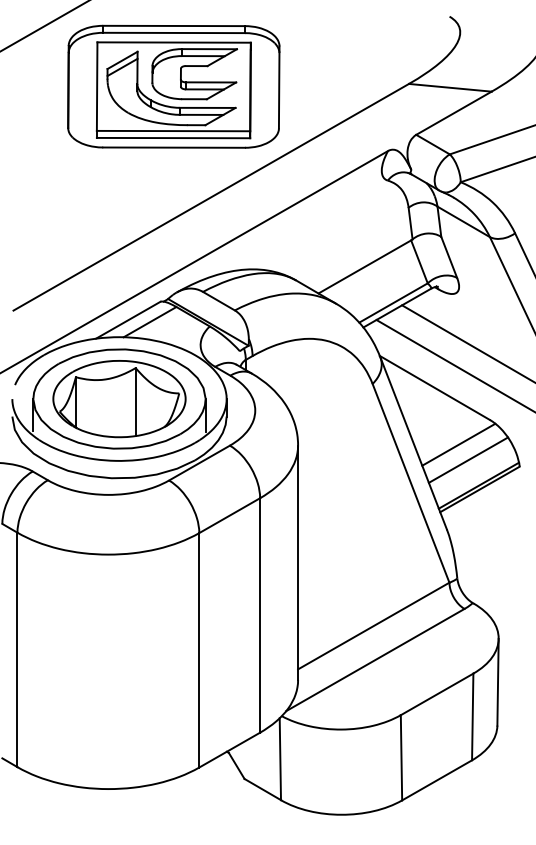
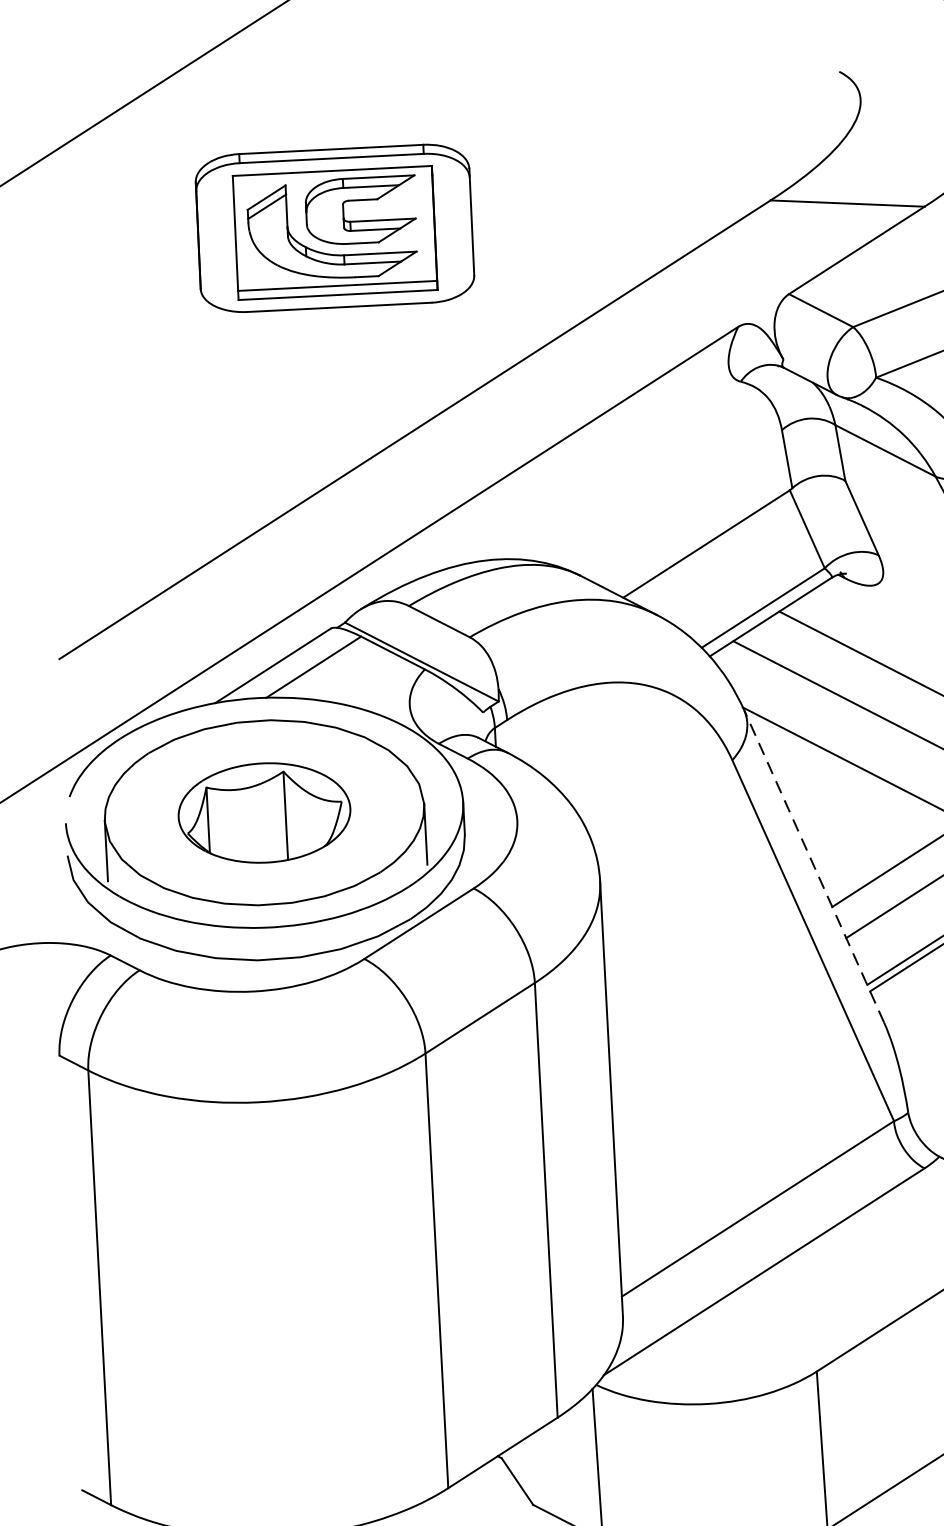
part: (173, 86) -> (334, 228), size x0.7
part: (119, 399) -> (264, 813), size x0.7
line: (413, 443) -> (813, 866), solid -> dashed

